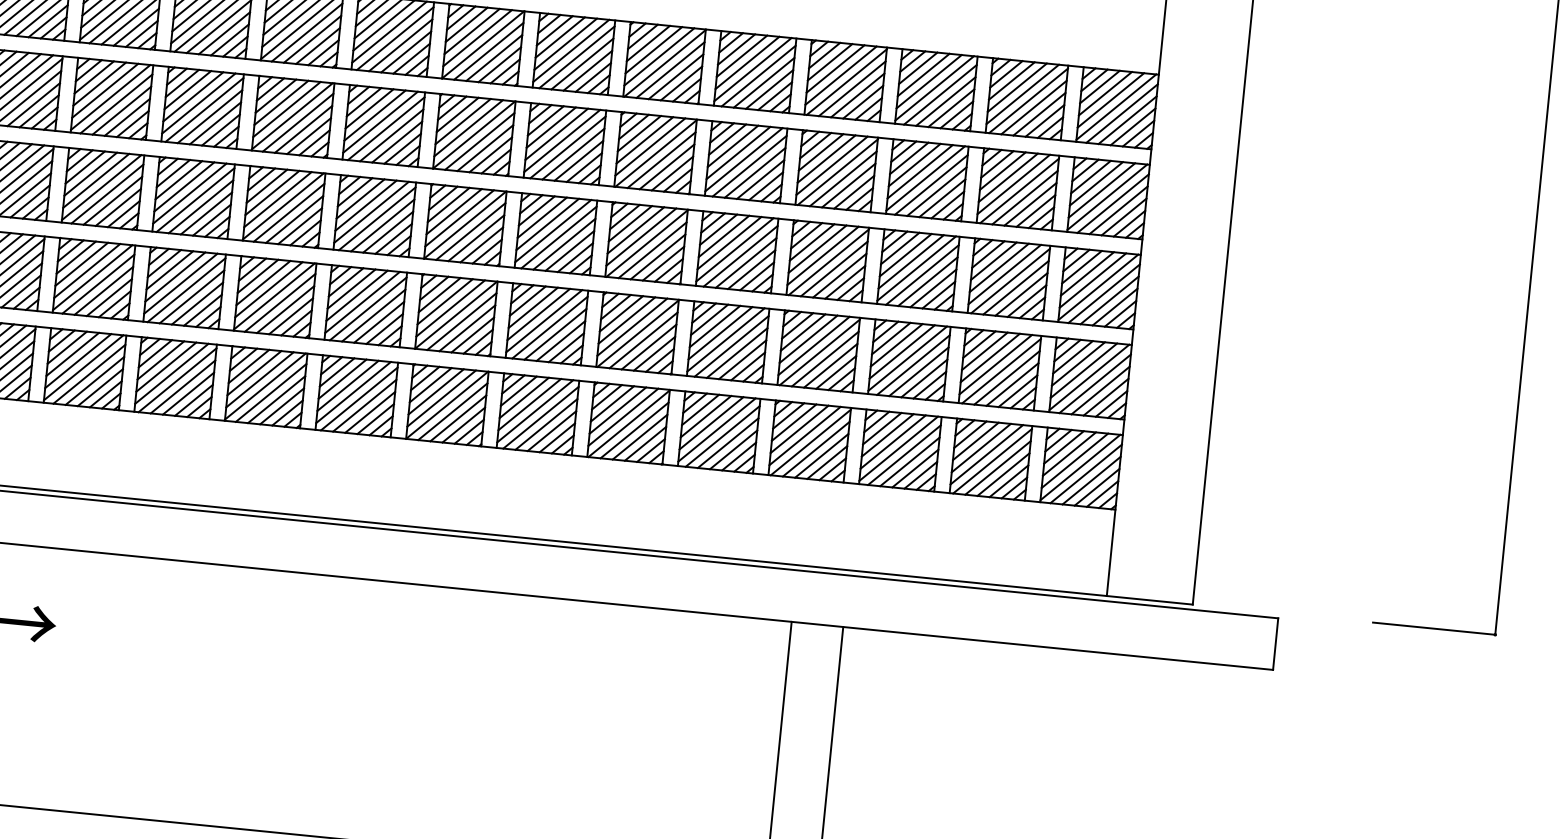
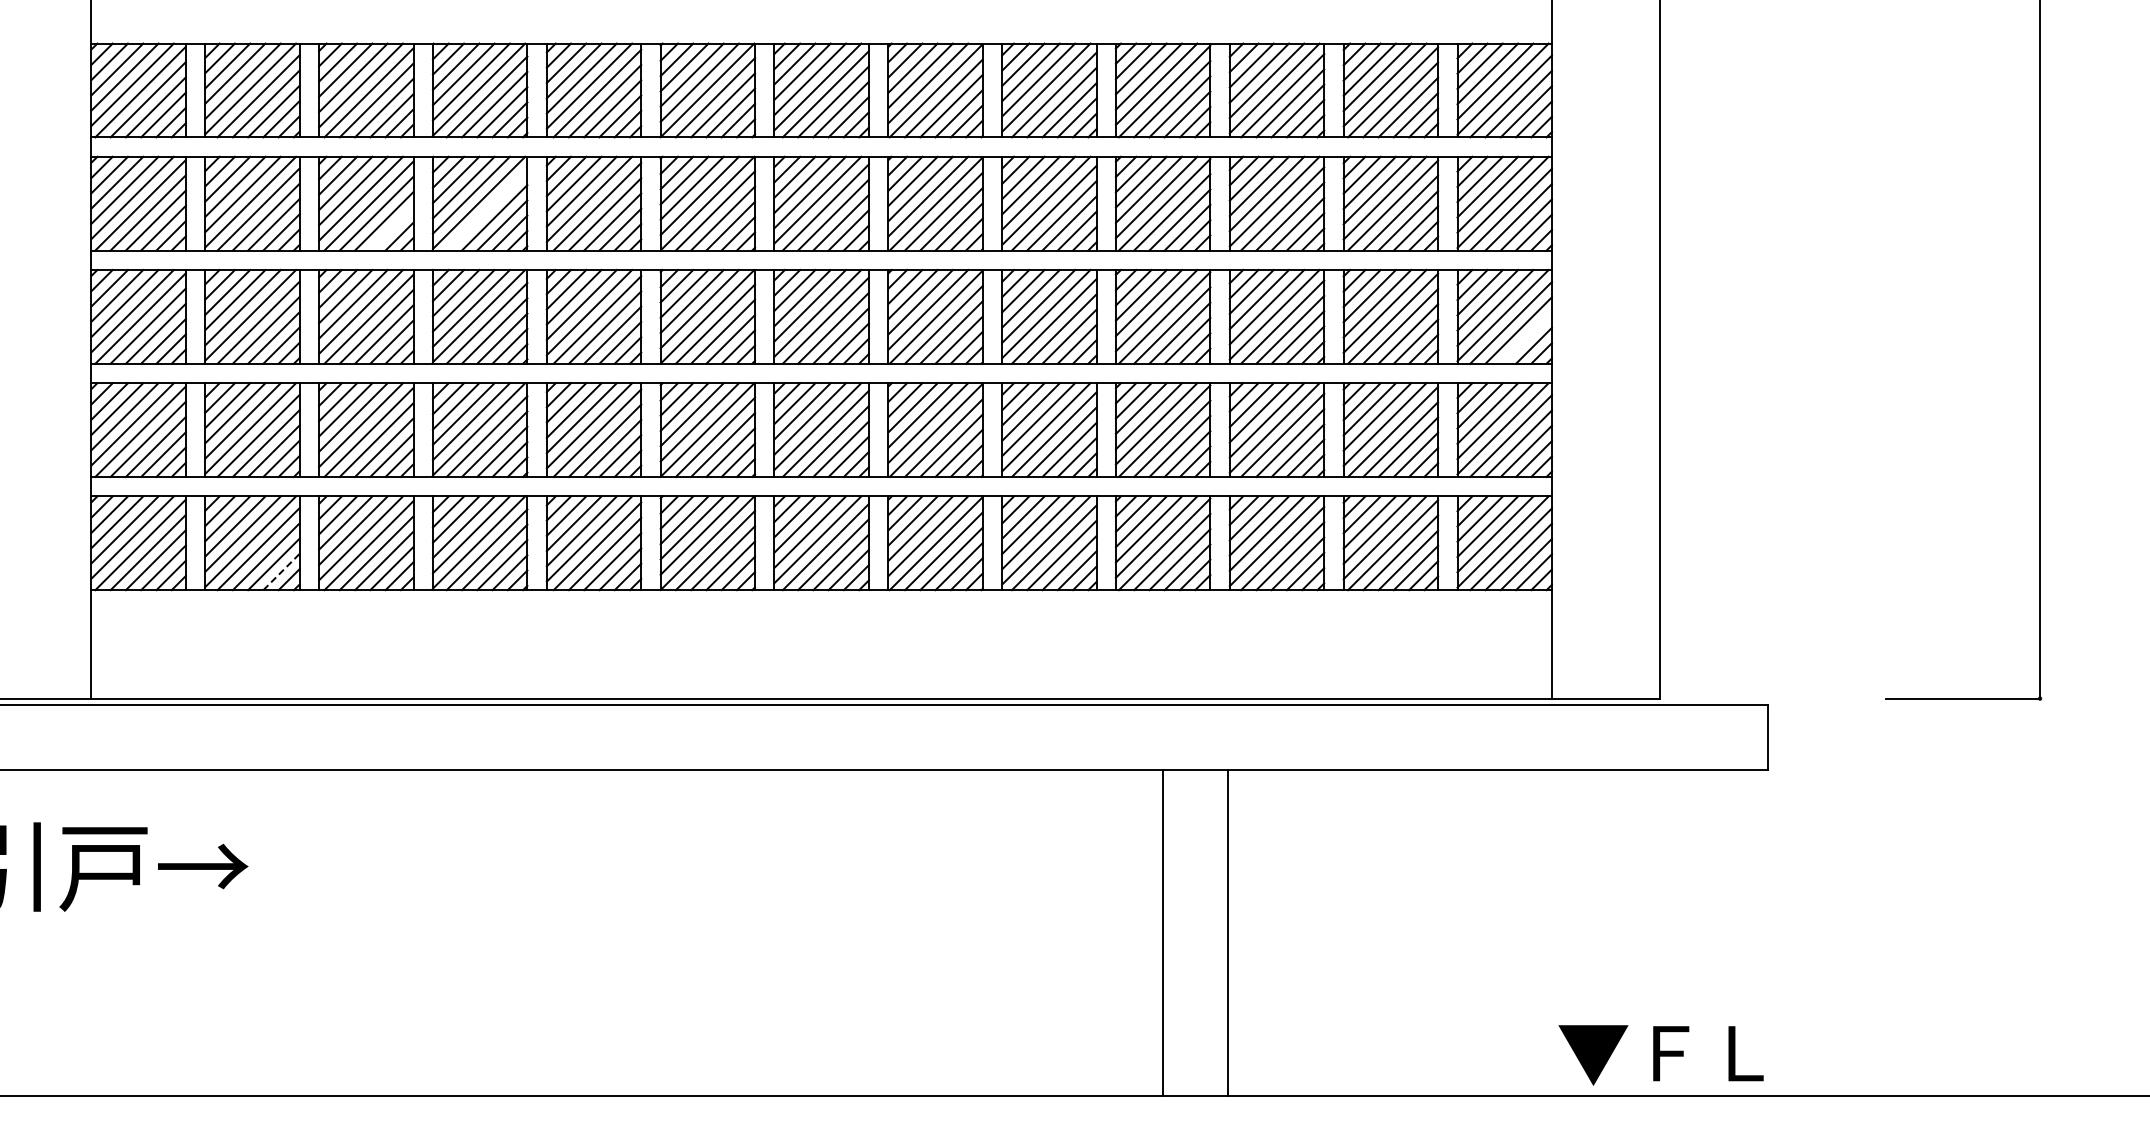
line: (297, 122) -> (486, 209), removed
line: (220, 129) -> (391, 228), removed
line: (1114, 306) -> (1525, 337), removed
line: (105, 393) -> (281, 571), solid -> dashed

